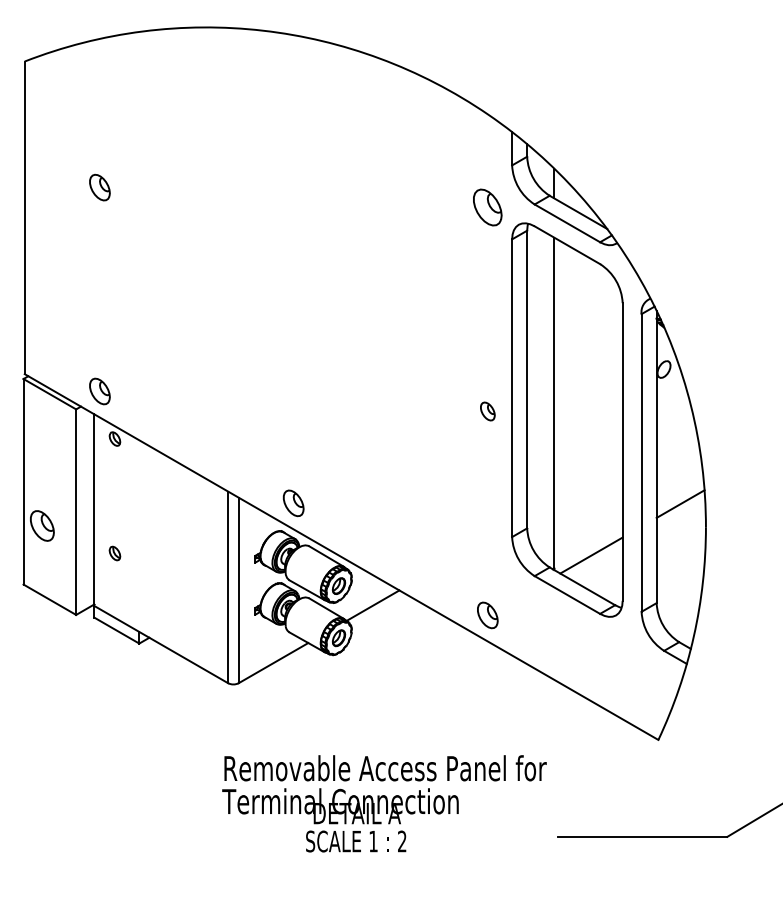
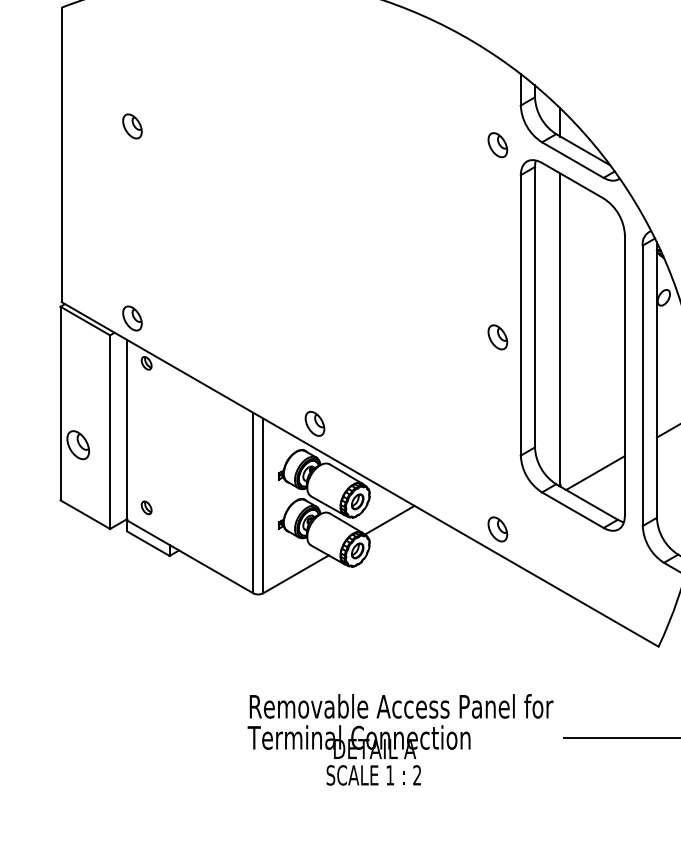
part: (487, 207) -> (497, 145), size x0.71
part: (487, 411) -> (497, 337), size x1.43
part: (114, 553) -> (146, 507), moved
text: (384, 803) -> (400, 739), moved

